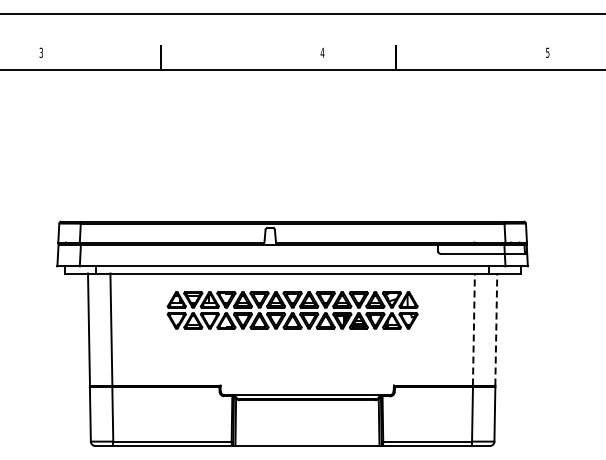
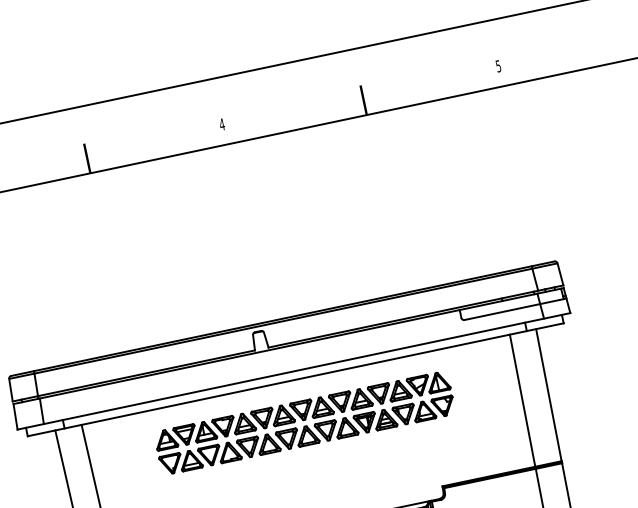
text: (322, 52) -> (222, 124), moved
text: (547, 52) -> (498, 65), moved
line: (473, 329) -> (522, 400), dashed -> solid
line: (496, 329) -> (549, 395), dashed -> solid

